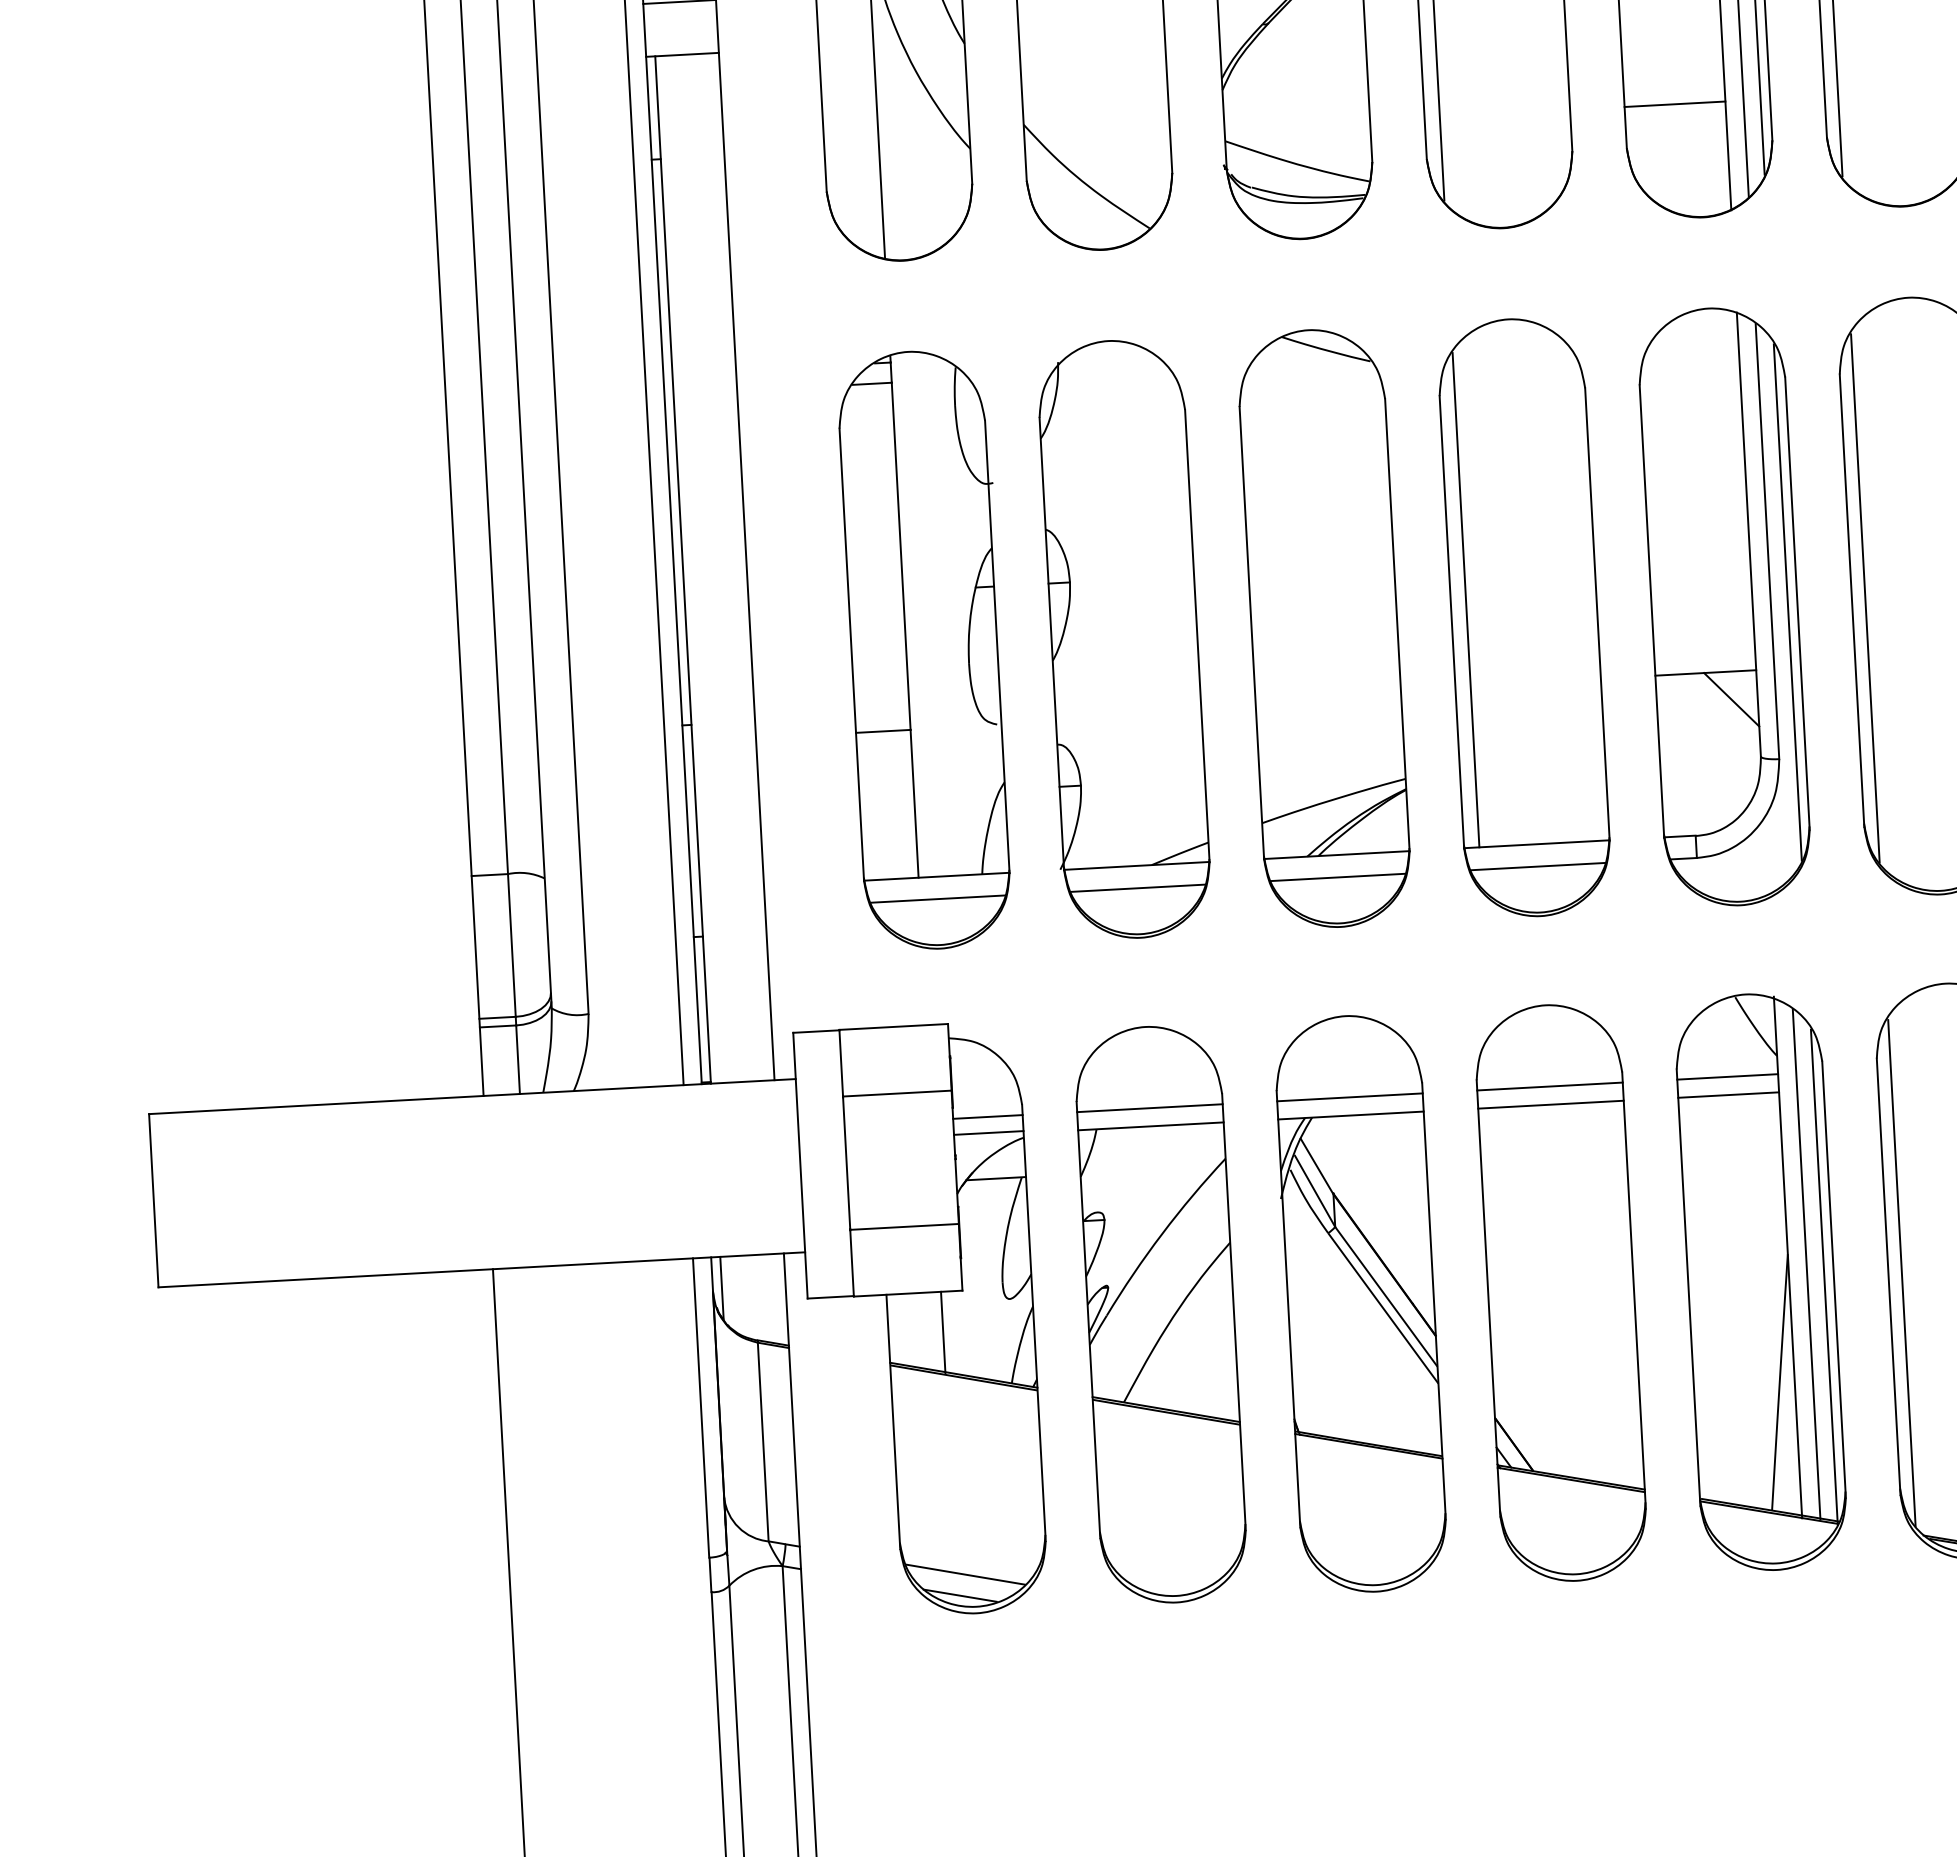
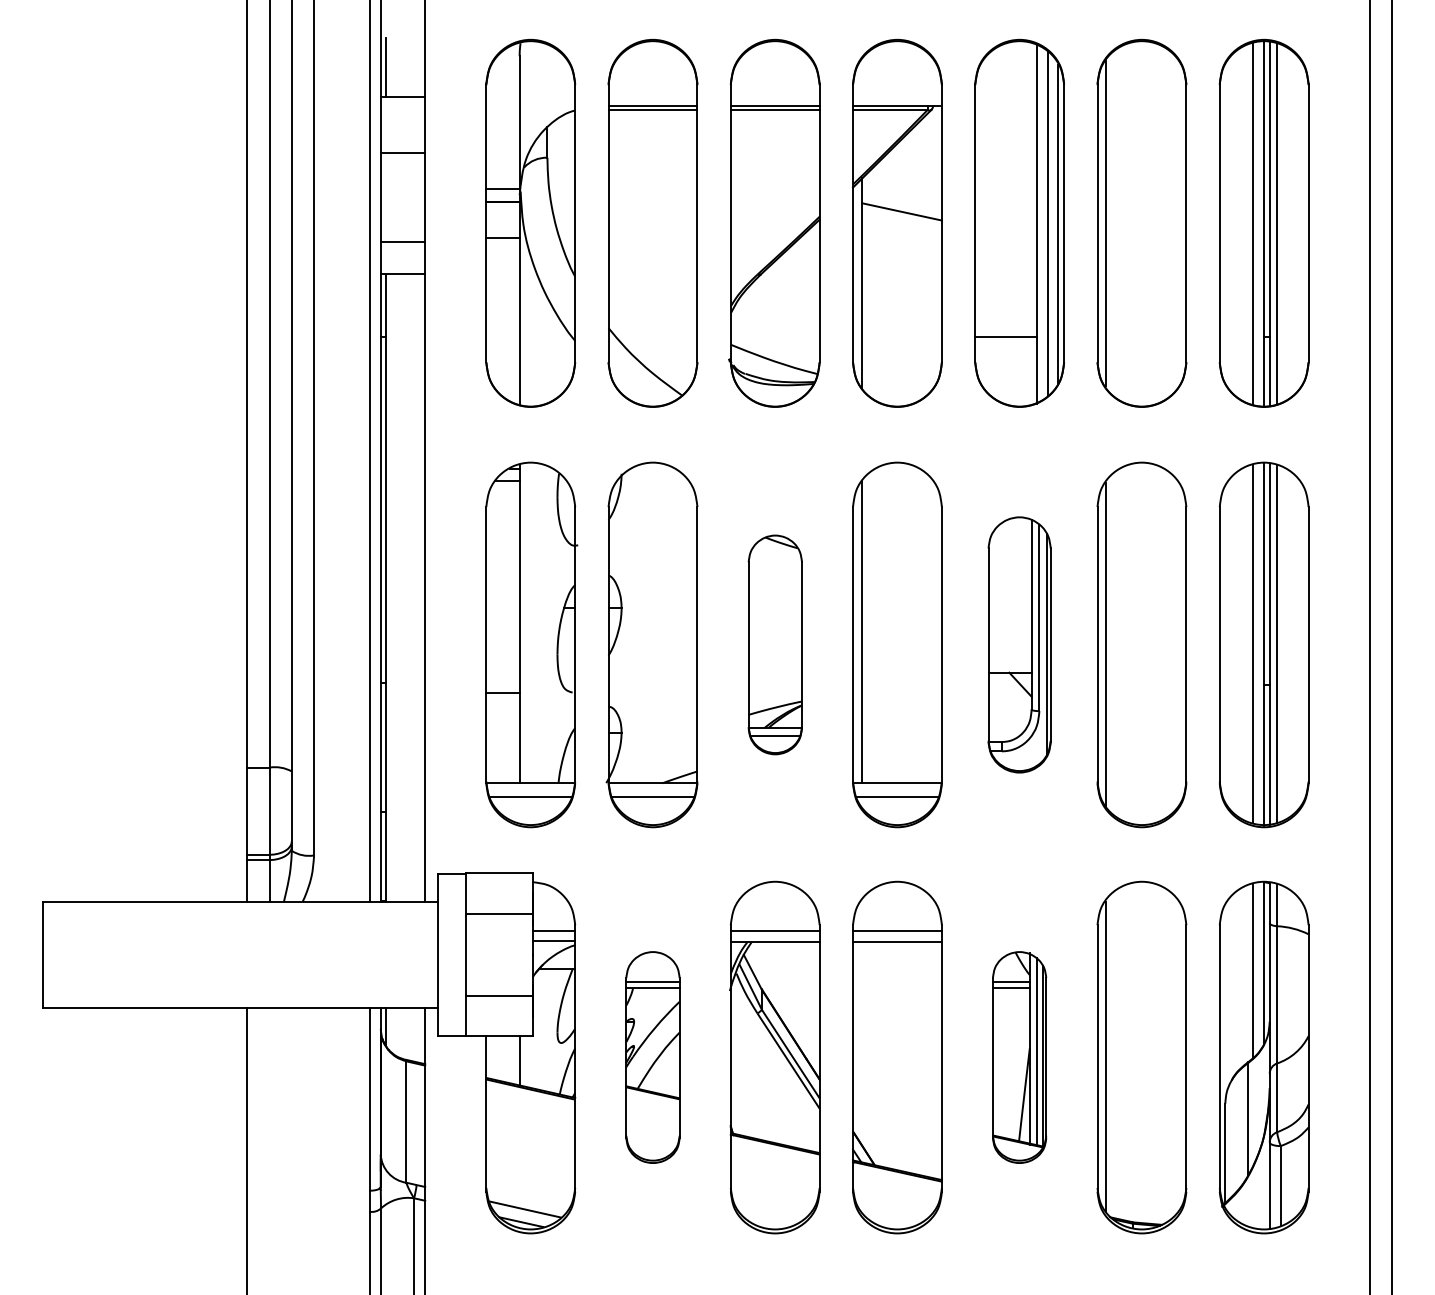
part: (1724, 606) -> (1019, 644), size x0.7
part: (1324, 627) -> (775, 644), size x0.6
part: (1760, 1282) -> (1019, 1057), size x0.6
part: (1160, 1314) -> (652, 1057), size x0.6

